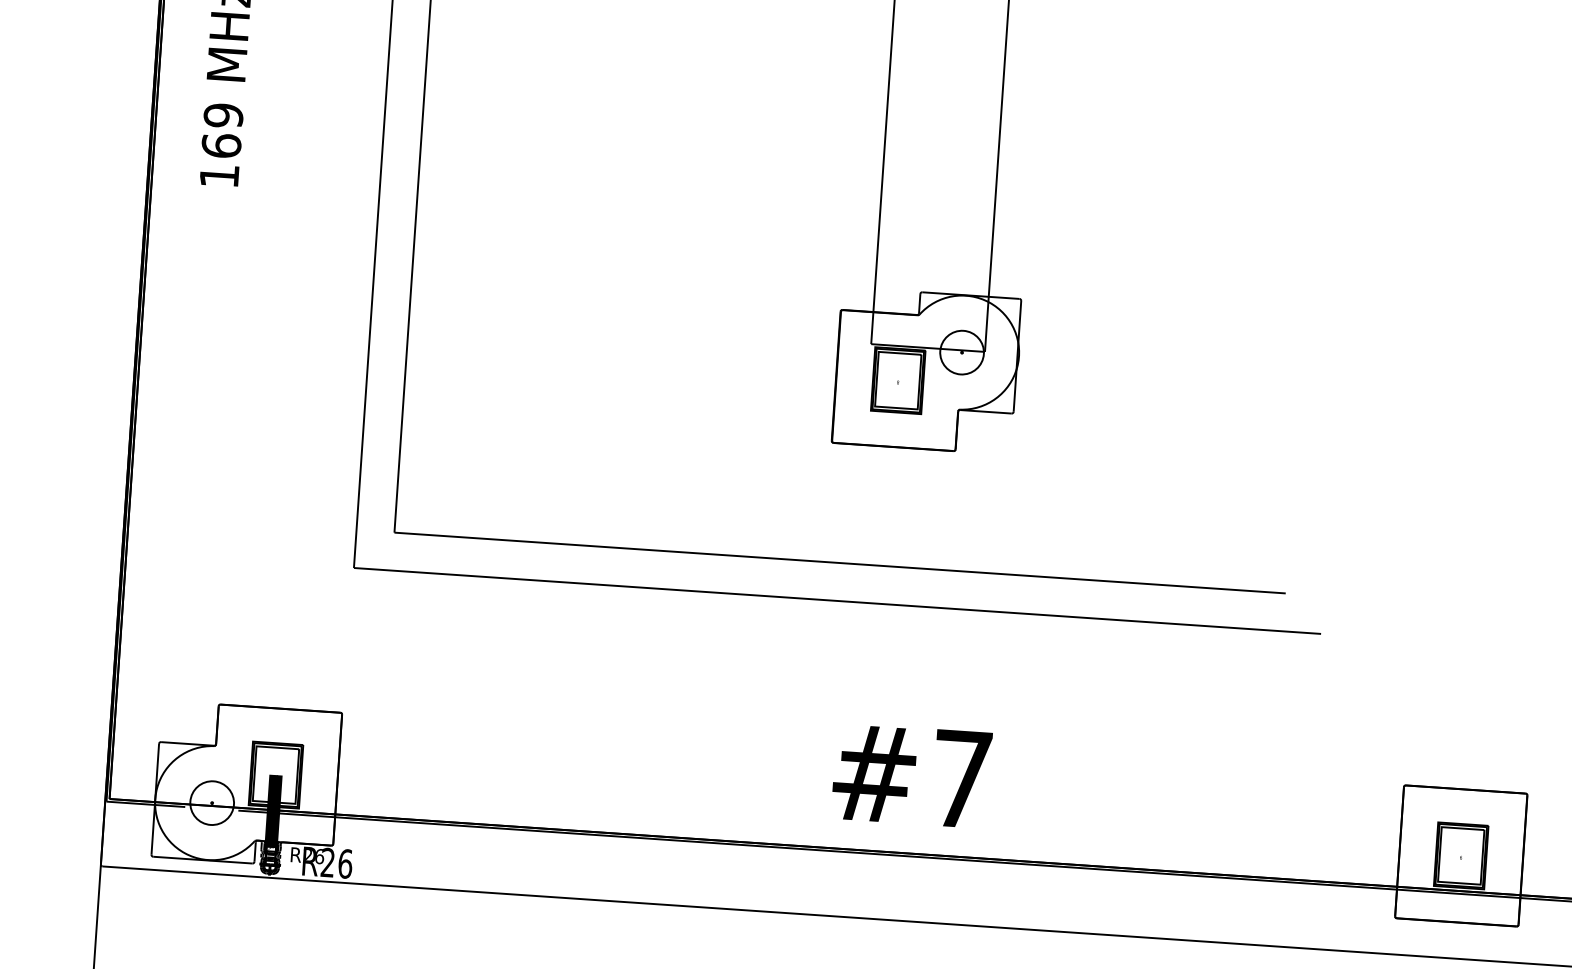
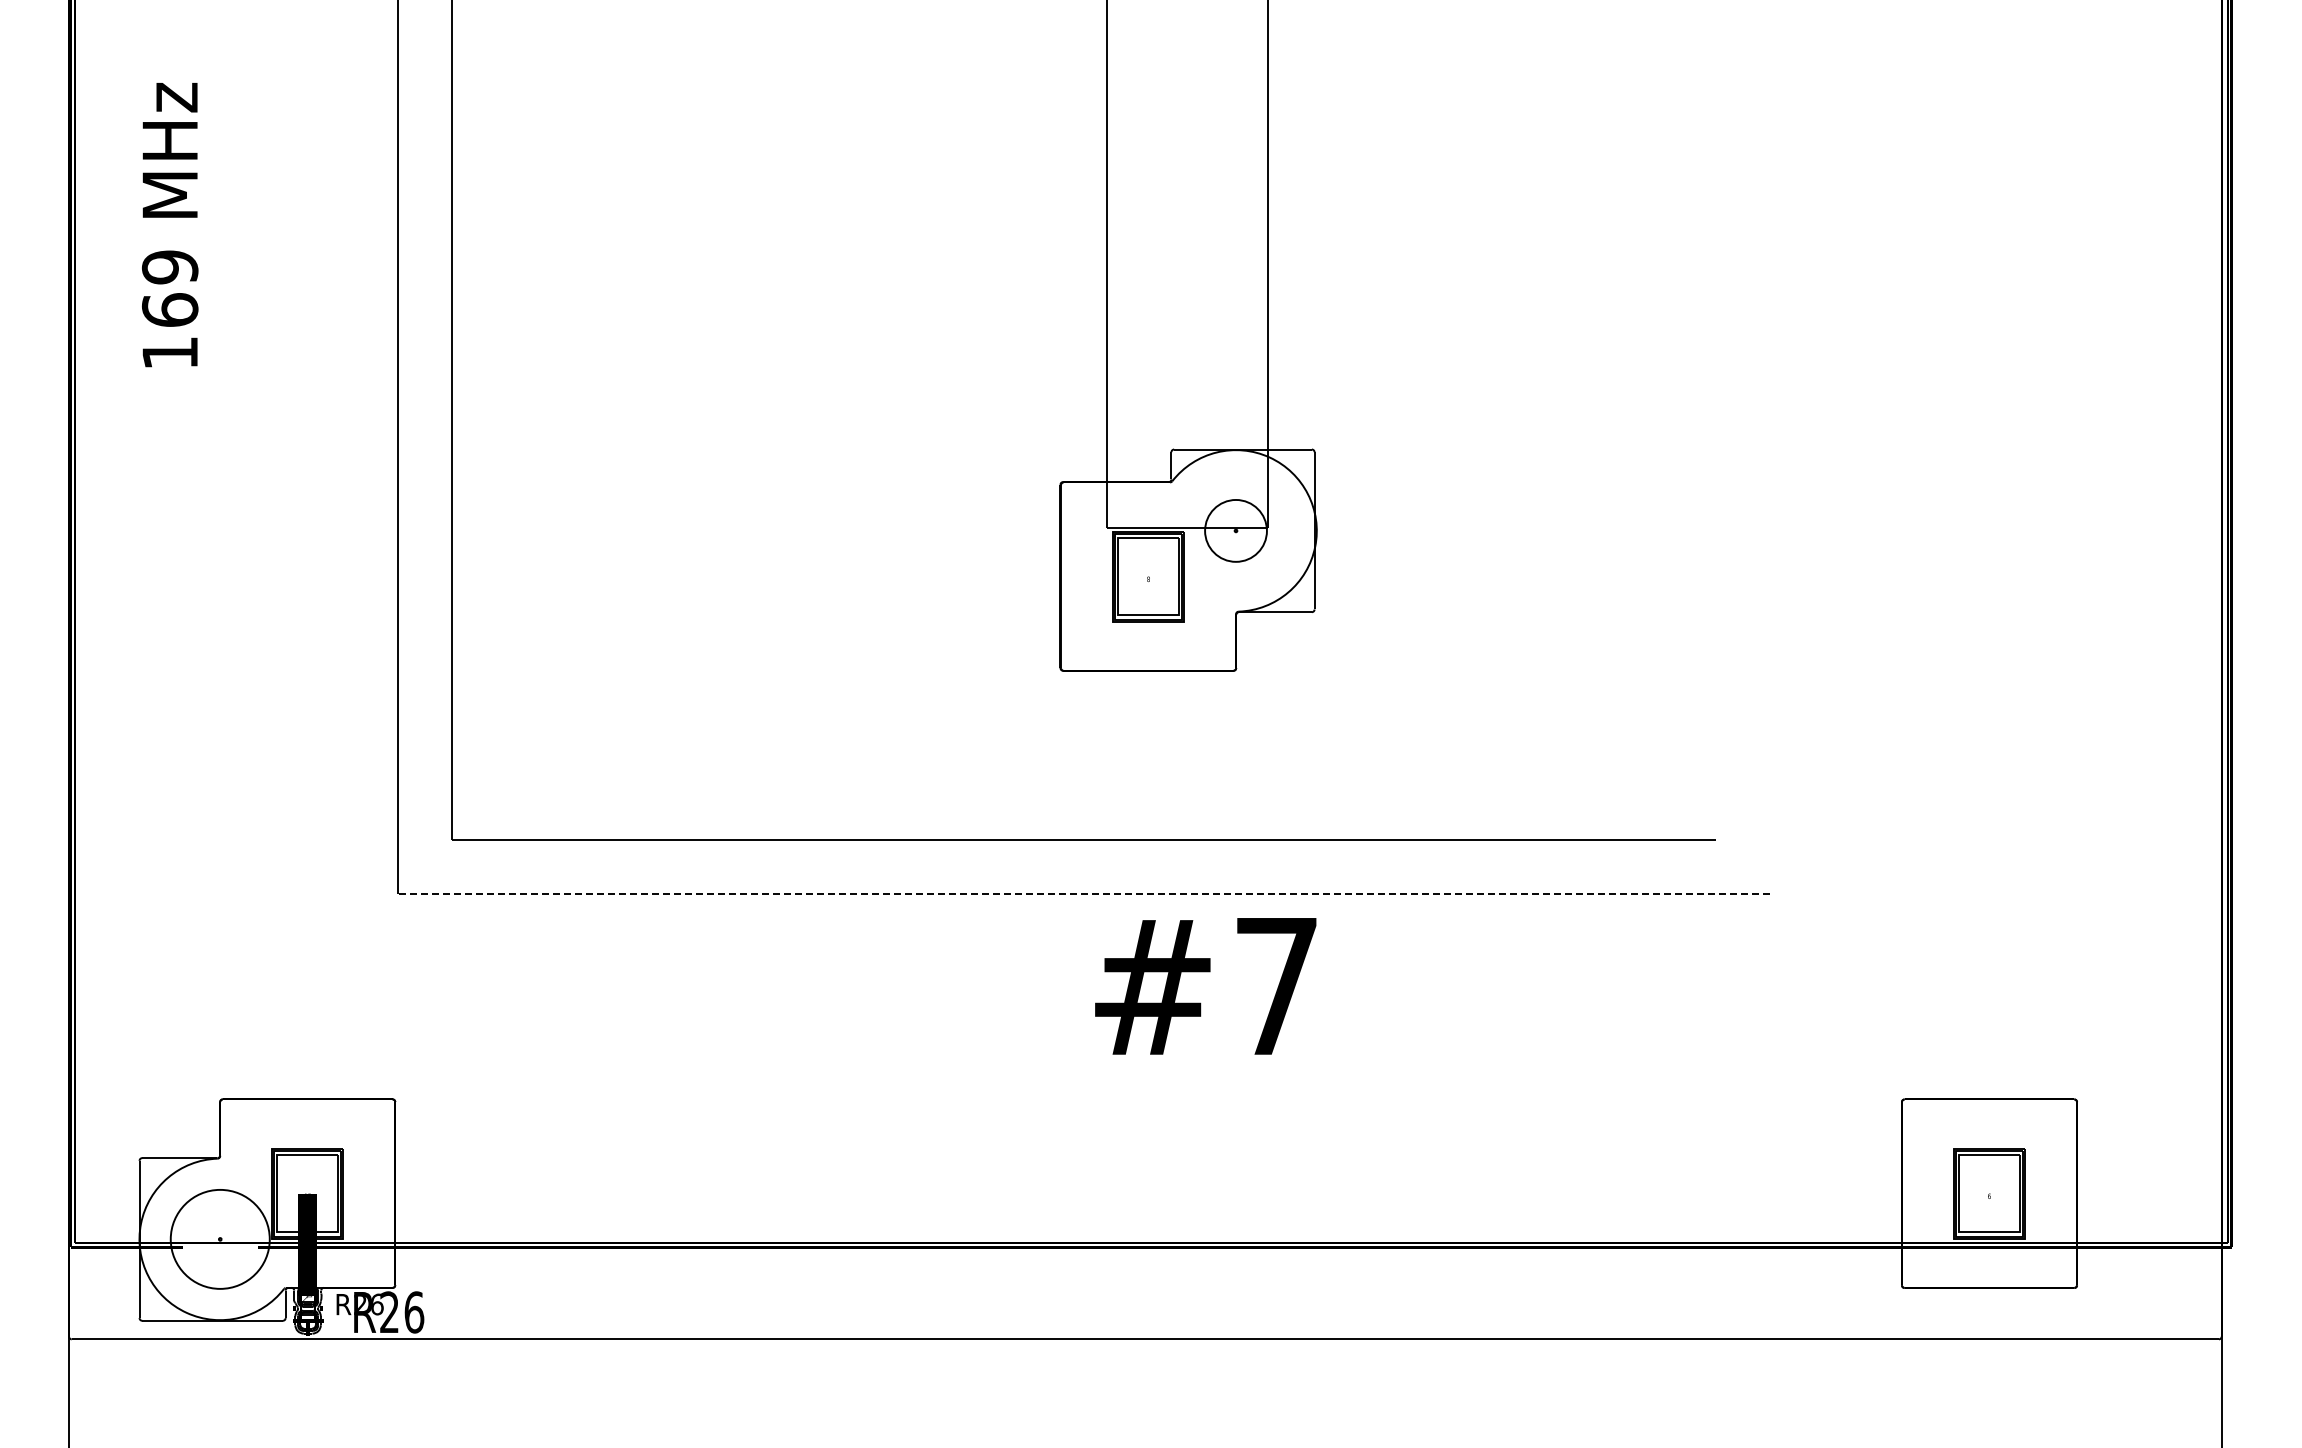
line: (837, 600) -> (1083, 893), solid -> dashed
text: (911, 775) -> (1205, 986), moved
circle: (212, 803) -> (220, 1239), size x1.6

